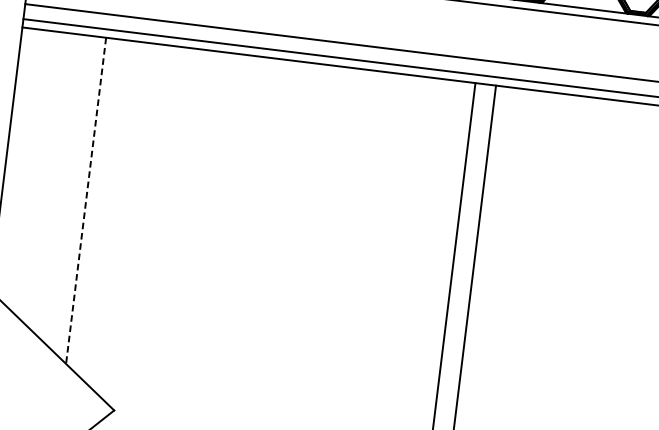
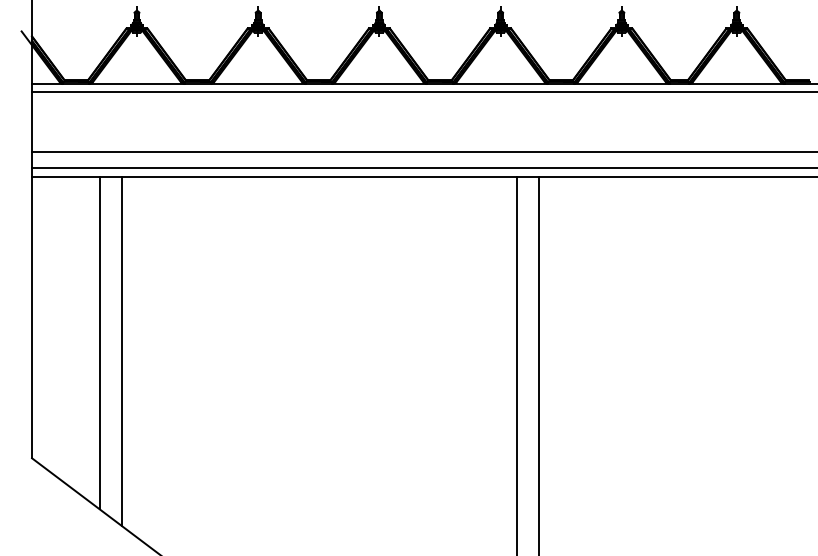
line: (66, 190) -> (99, 342), added
line: (85, 201) -> (121, 351), dashed -> solid

